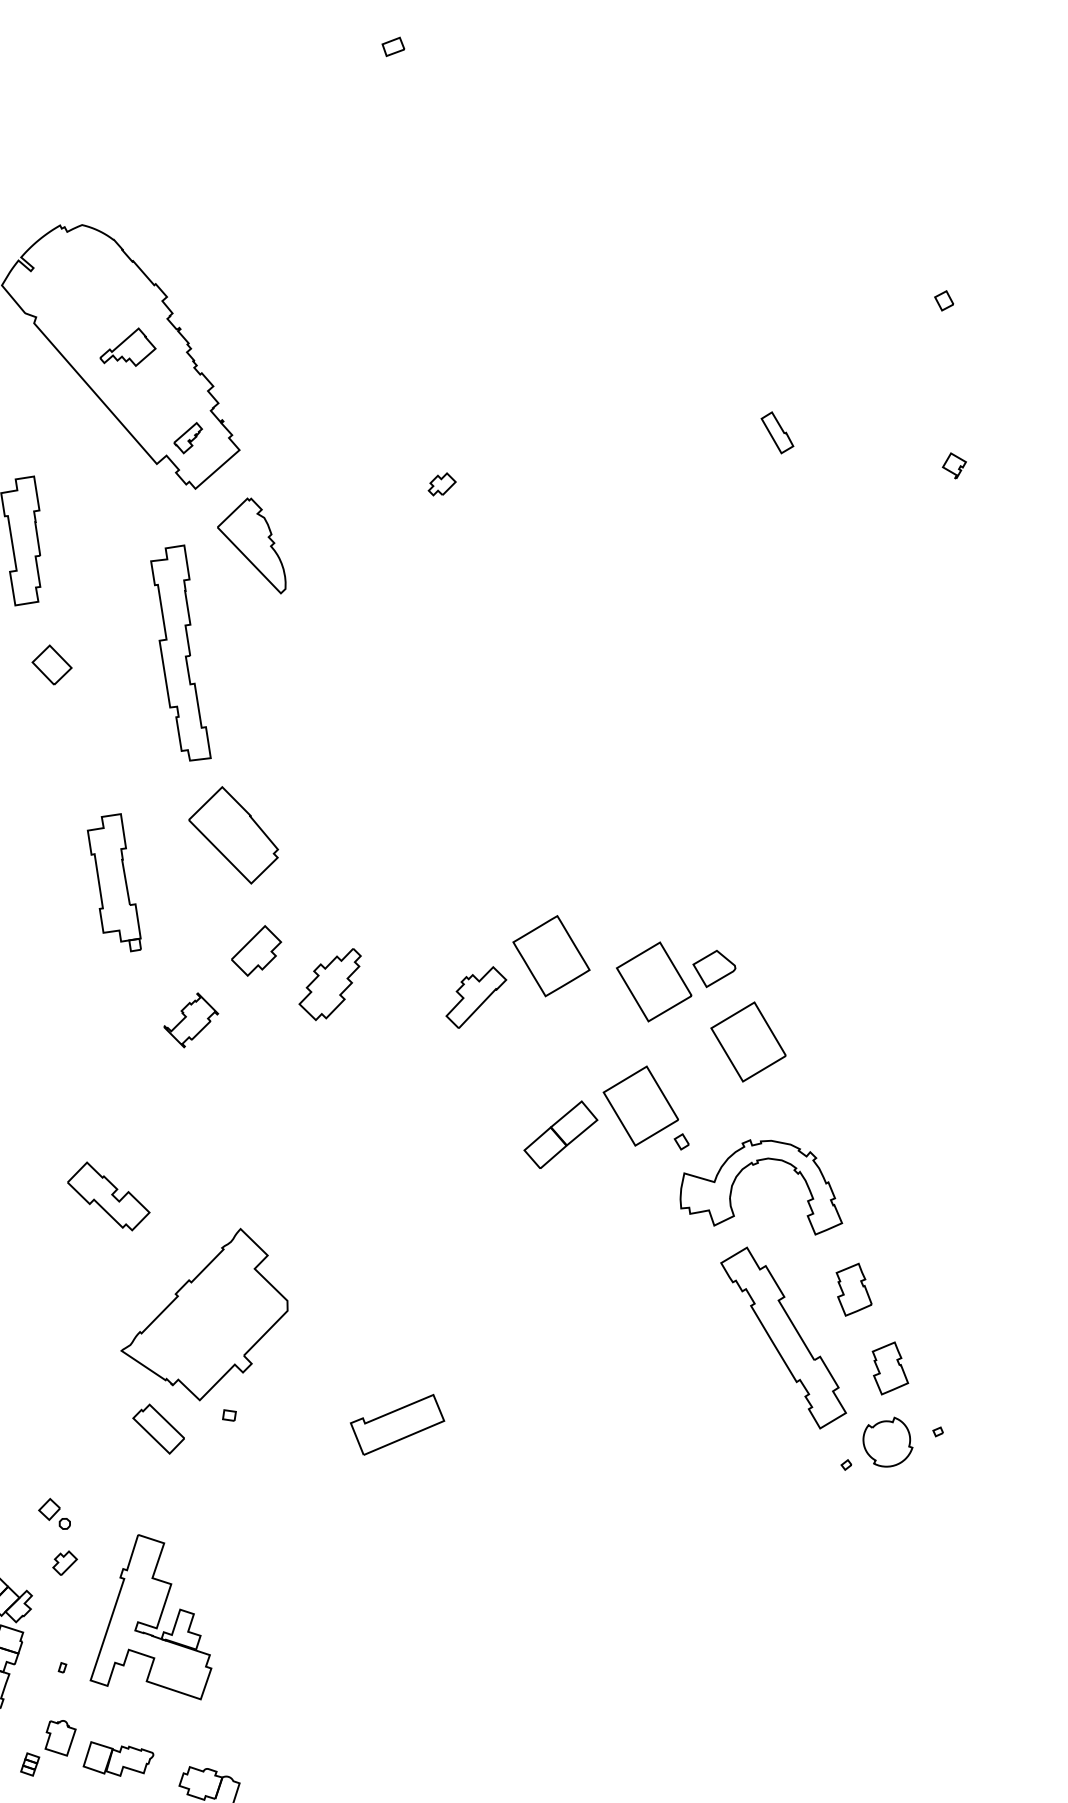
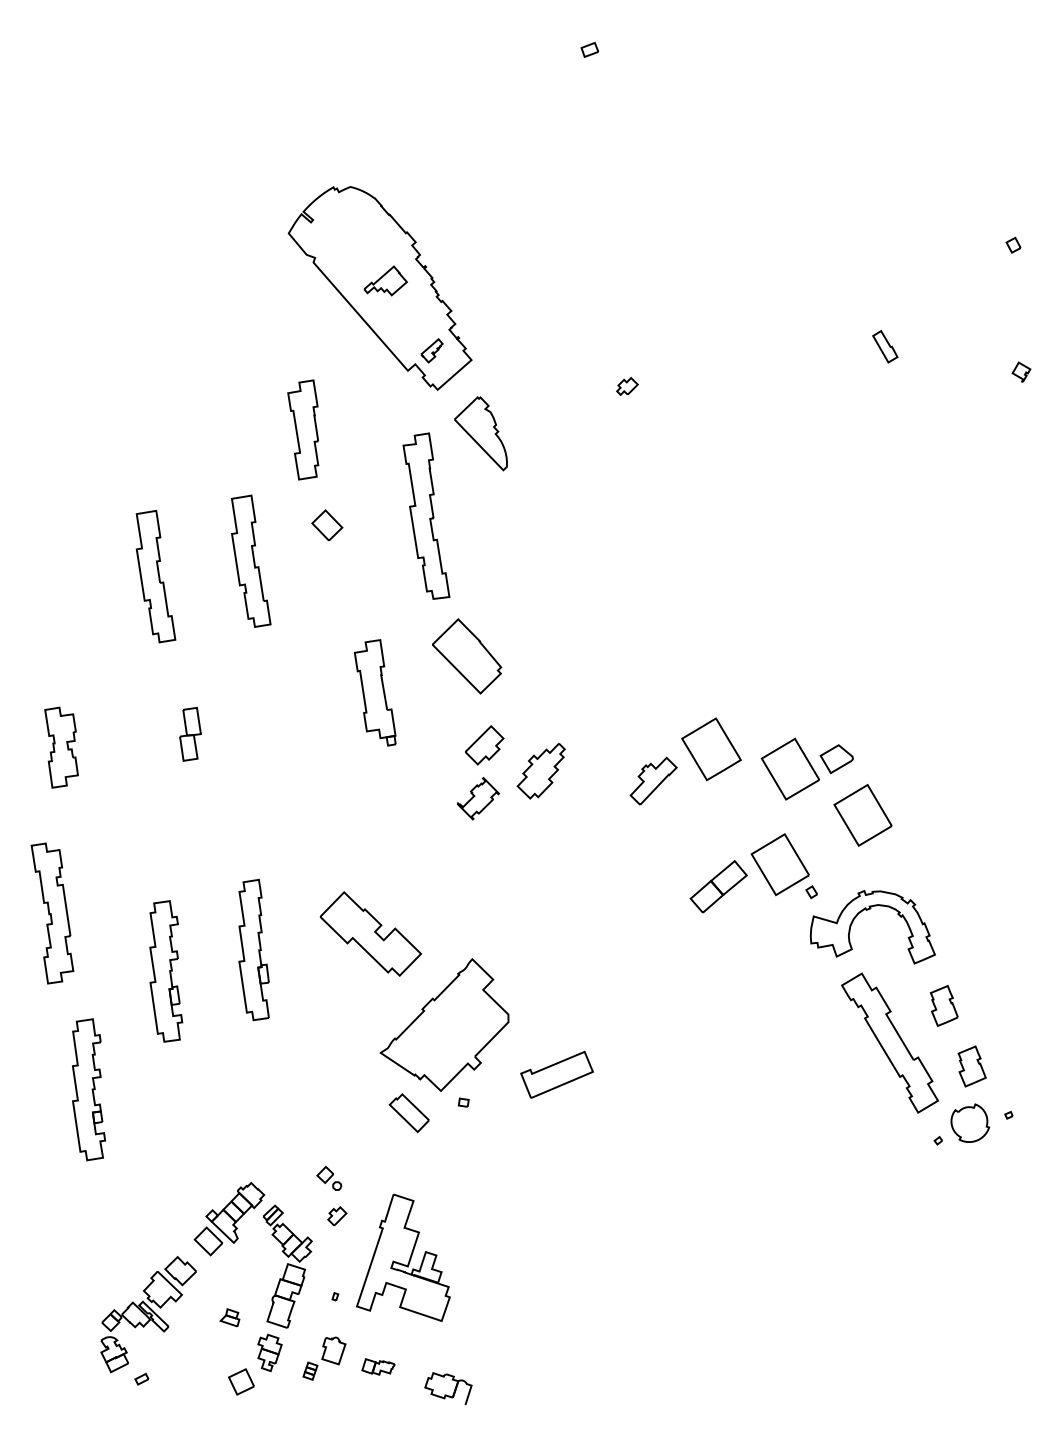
part: (191, 1020) -> (478, 798), moved
part: (108, 1196) -> (370, 934), size x1.6
part: (396, 1424) -> (556, 1074), moved
part: (118, 1758) -> (378, 1366), size x0.6

